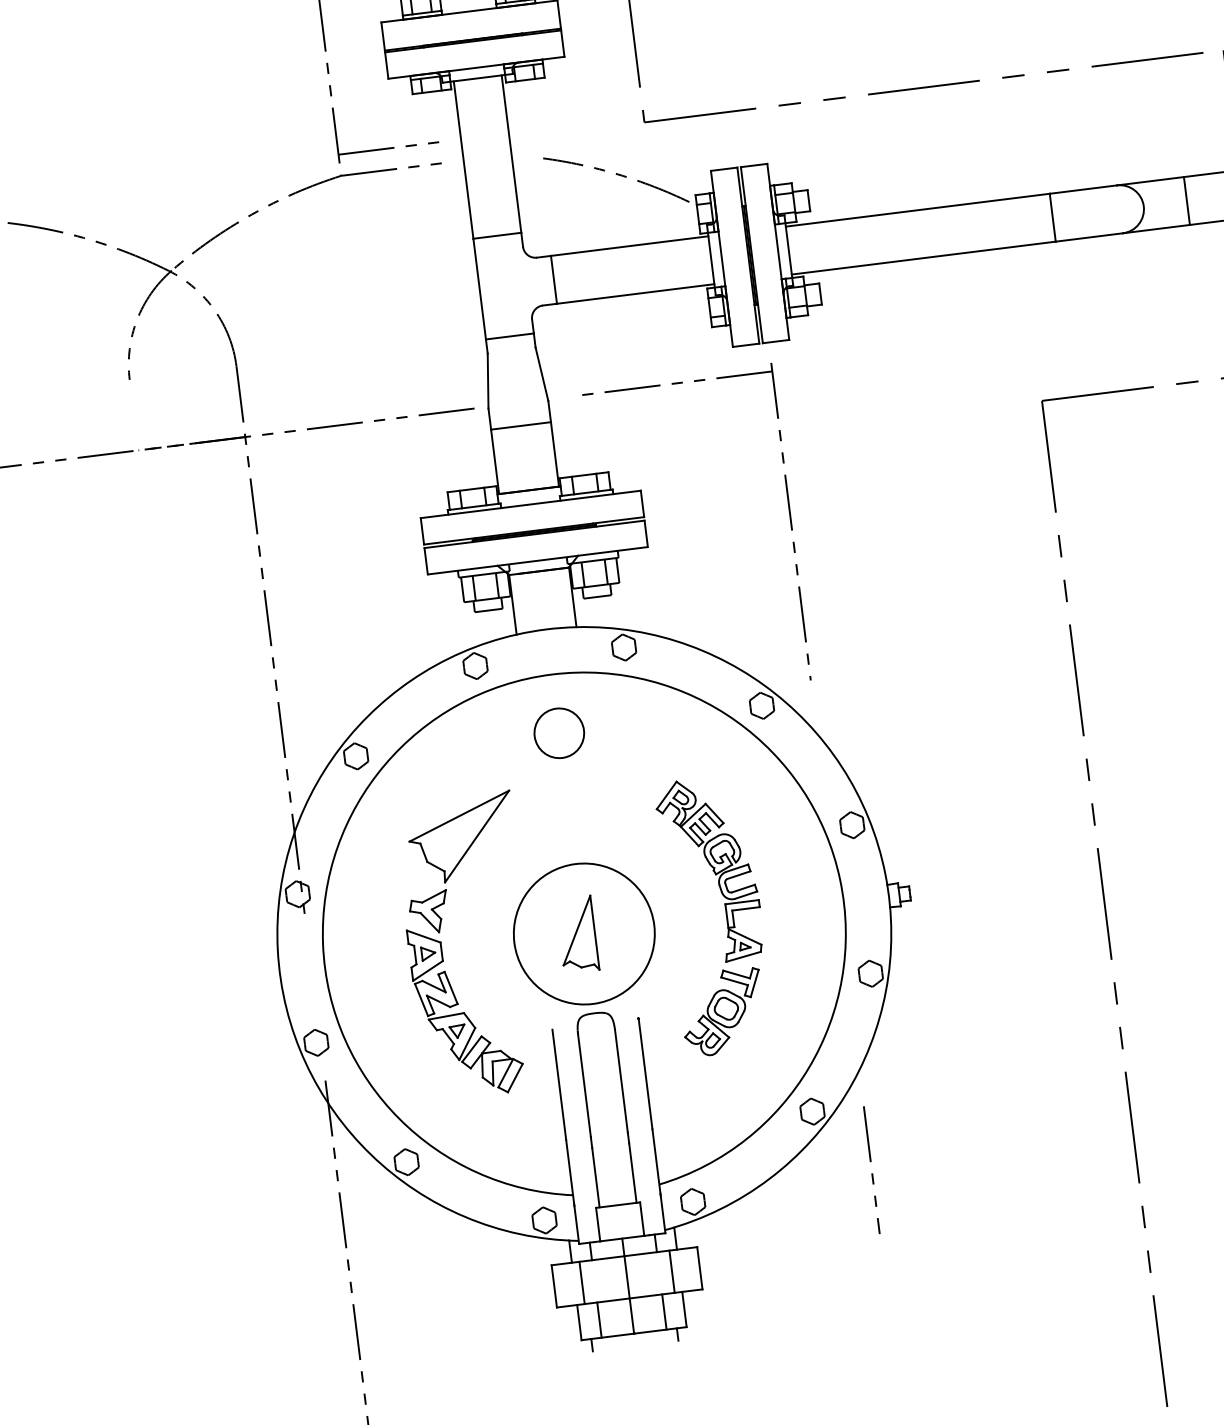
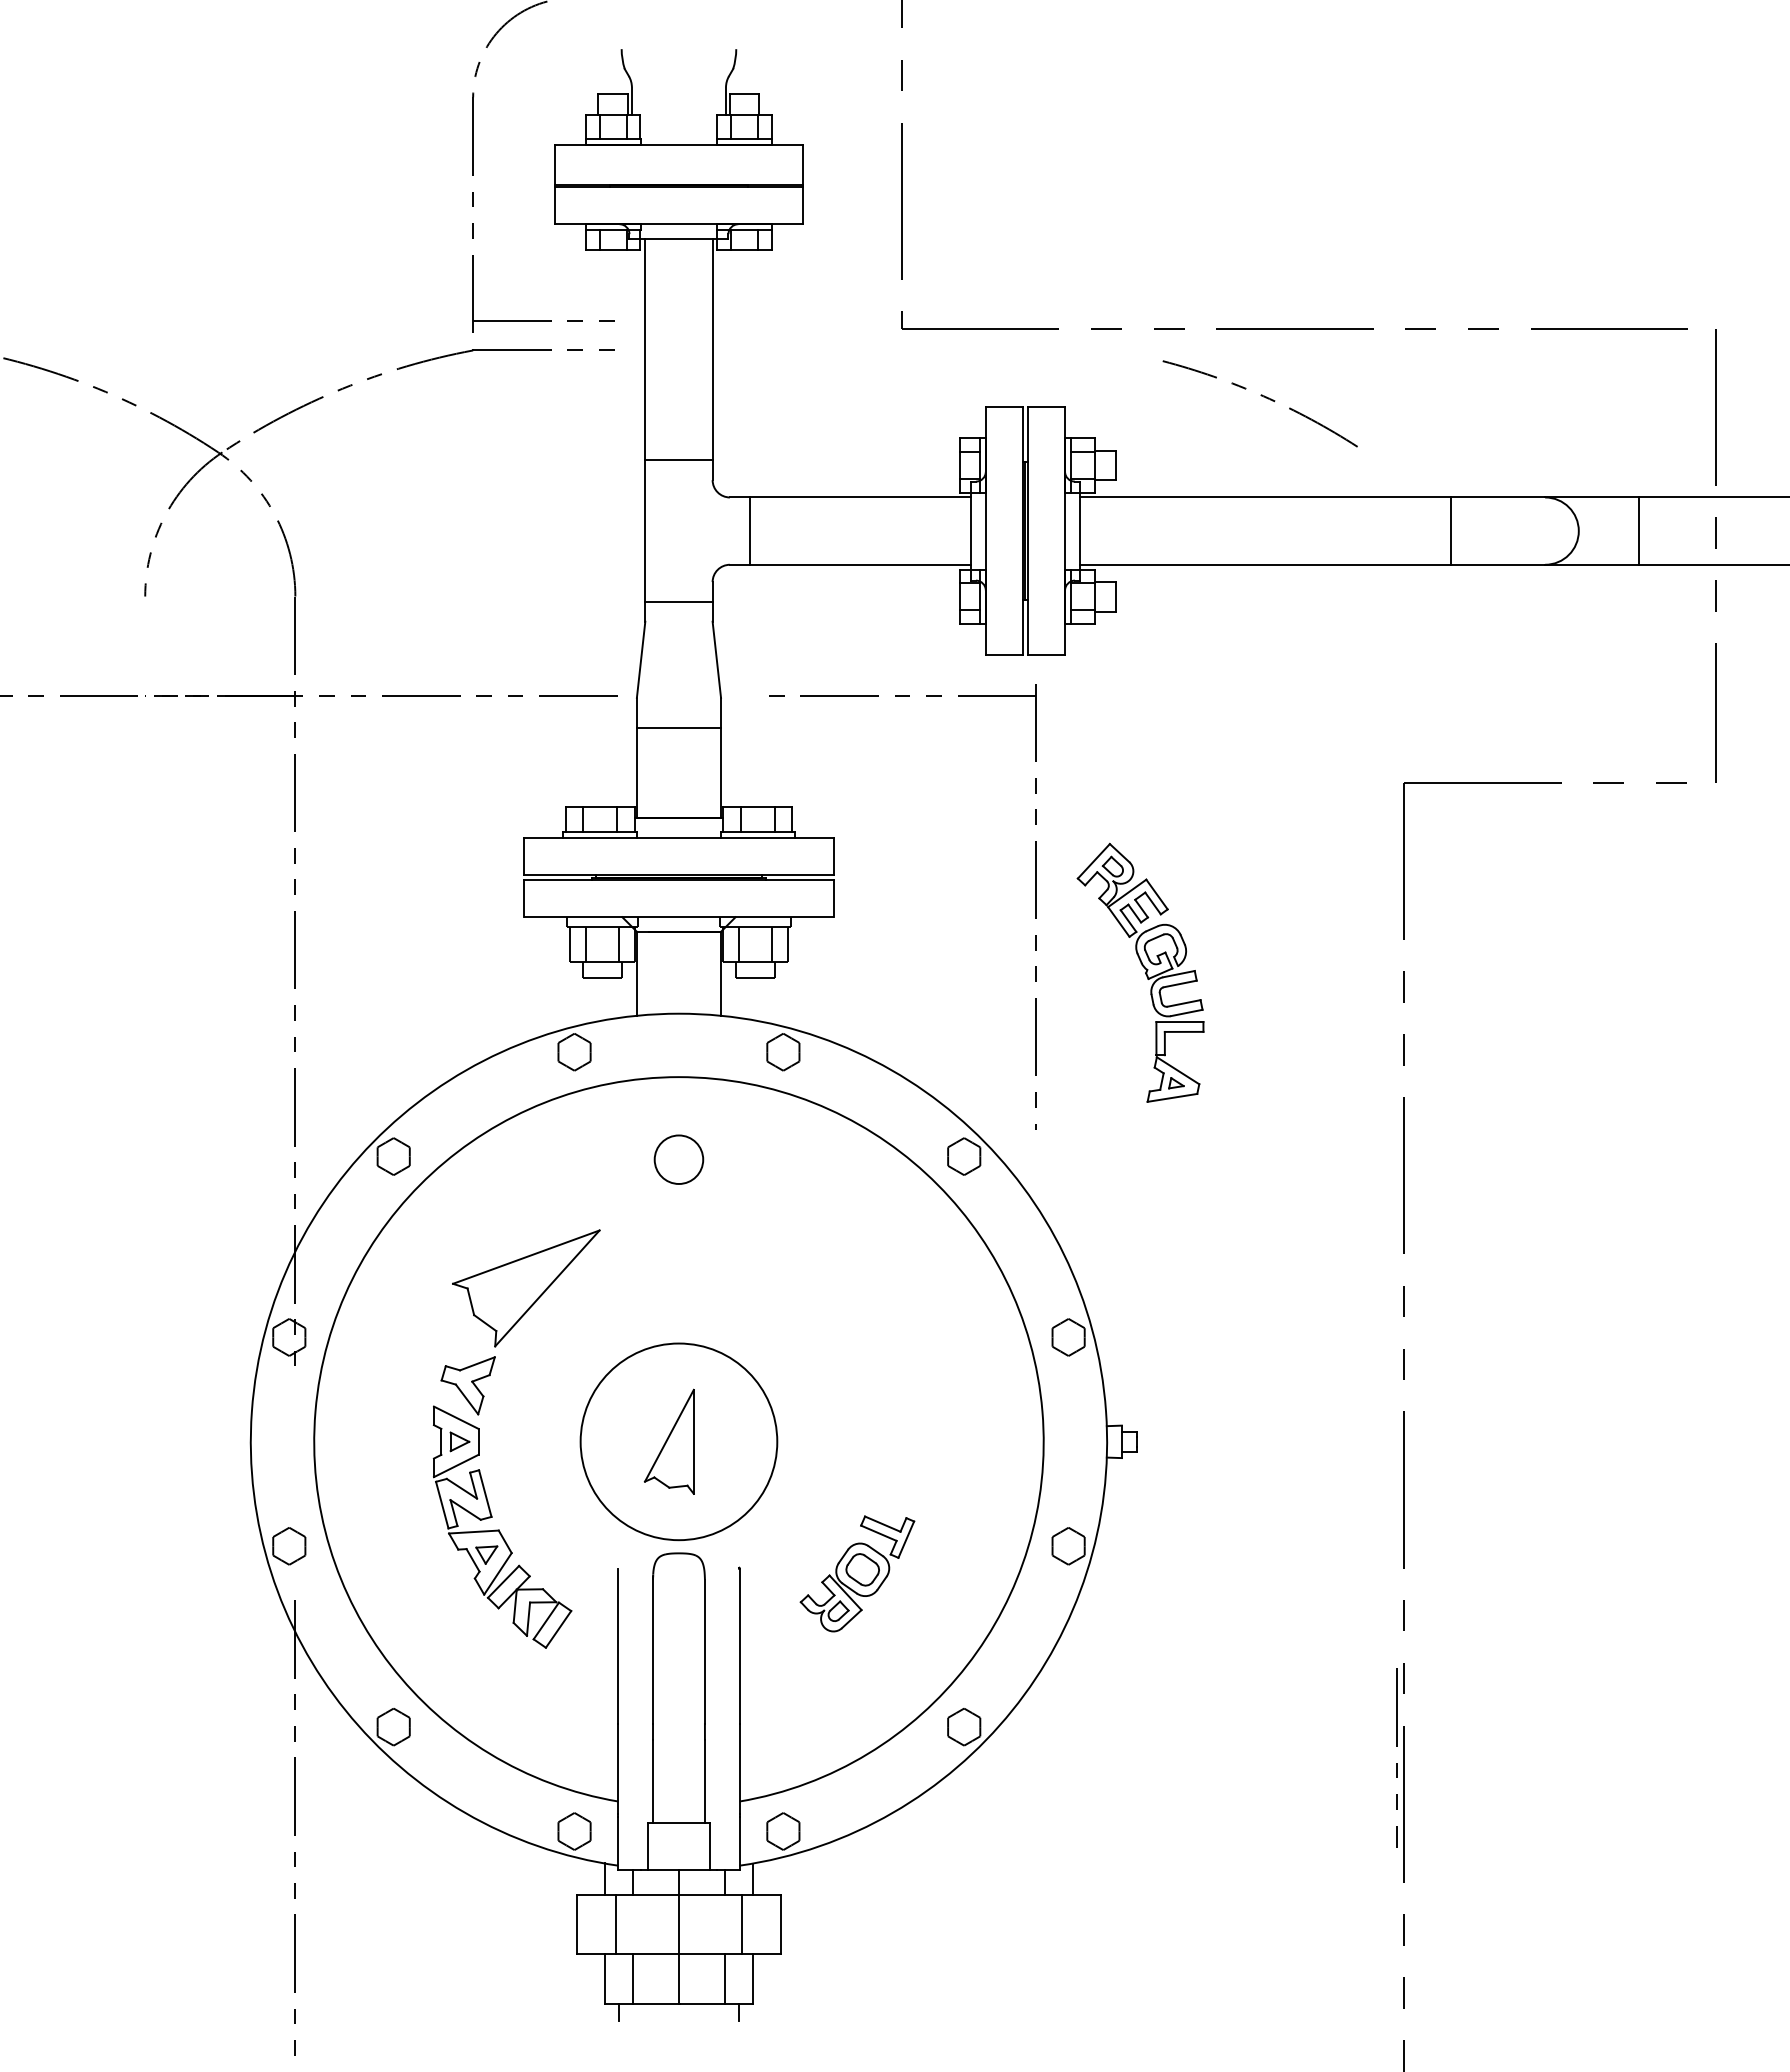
arc: (618, 175) -> (1263, 397), moved
circle: (558, 733) -> (678, 1159), size x0.7
part: (709, 870) -> (1140, 972), moved
line: (871, 1173) -> (1396, 1763), moved

